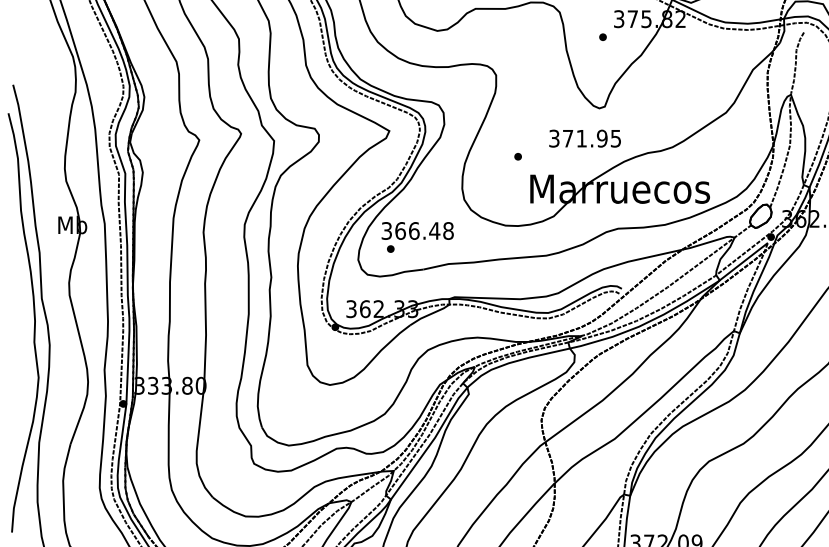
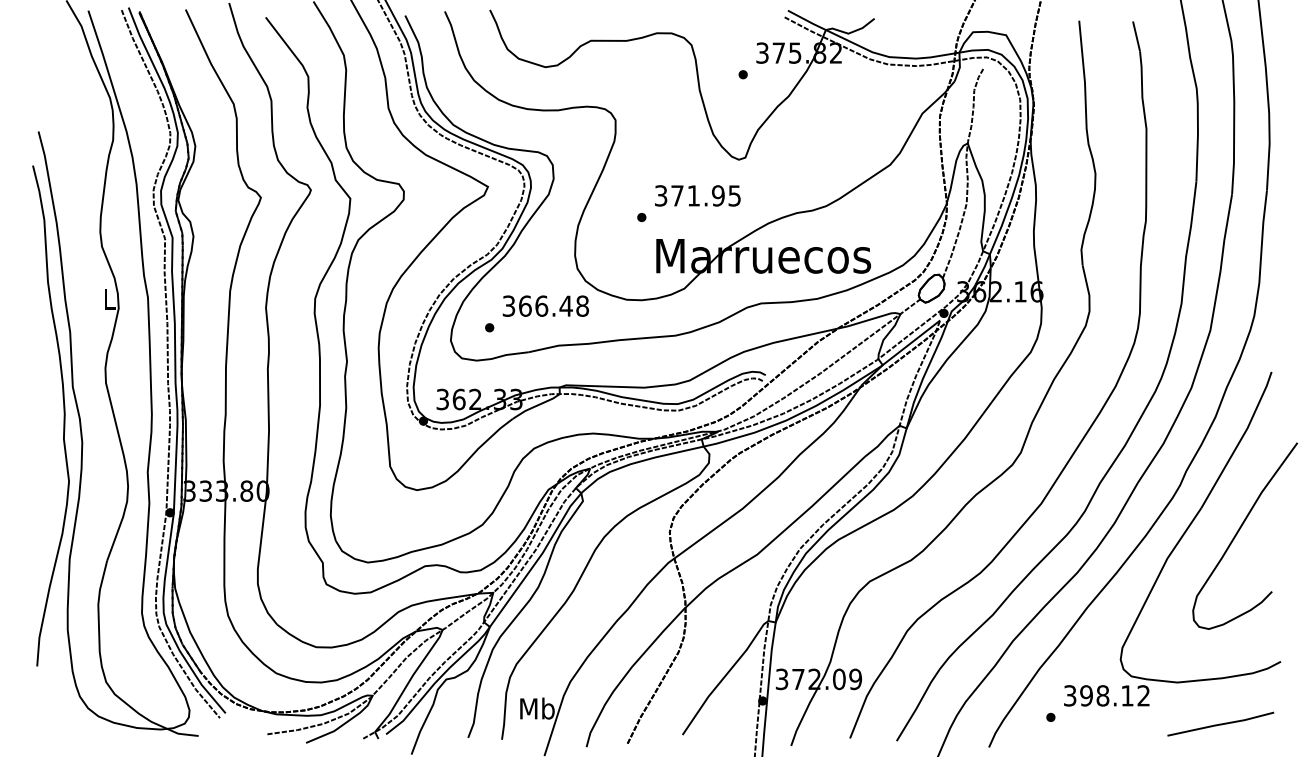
text: (584, 138) -> (697, 195), moved
text: (72, 225) -> (109, 299), Mb -> L
text: (417, 230) -> (545, 305), moved

